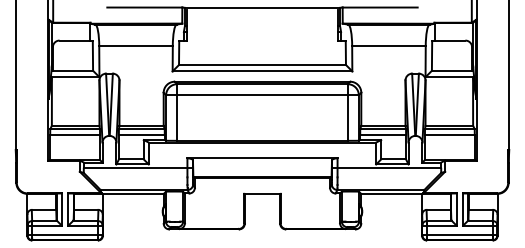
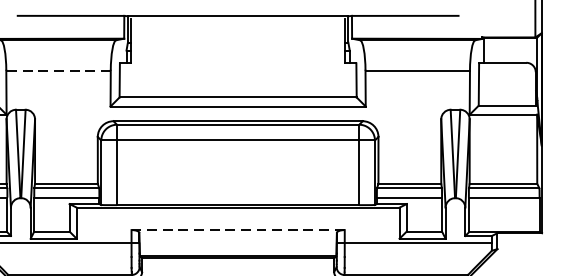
line: (136, 46) -> (59, 71), solid -> dashed
line: (262, 158) -> (238, 230), solid -> dashed

